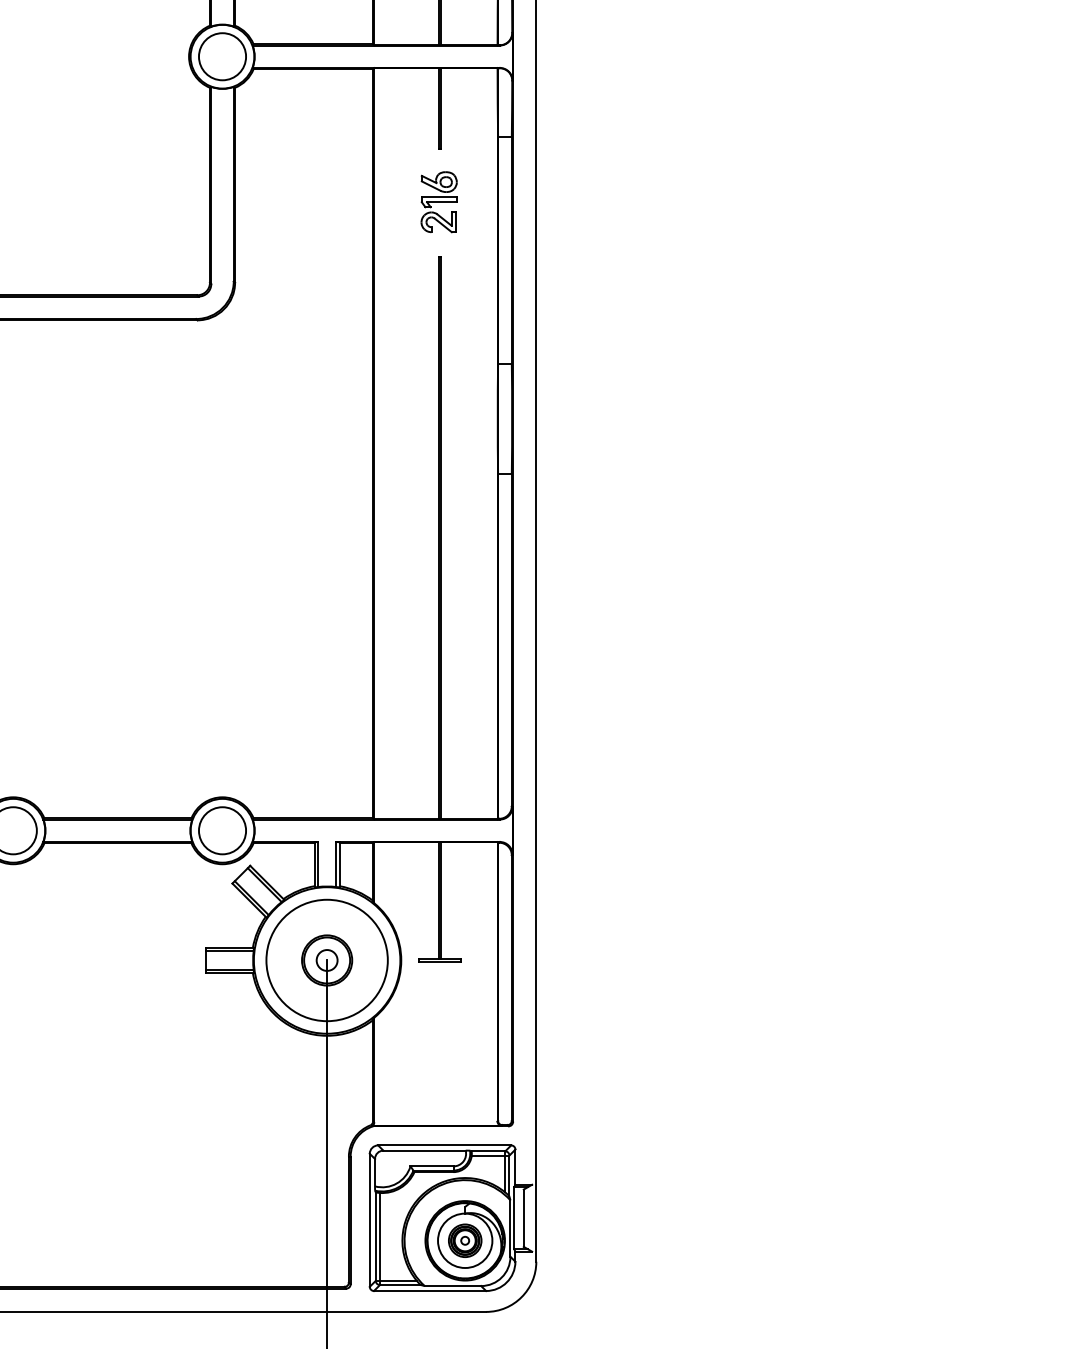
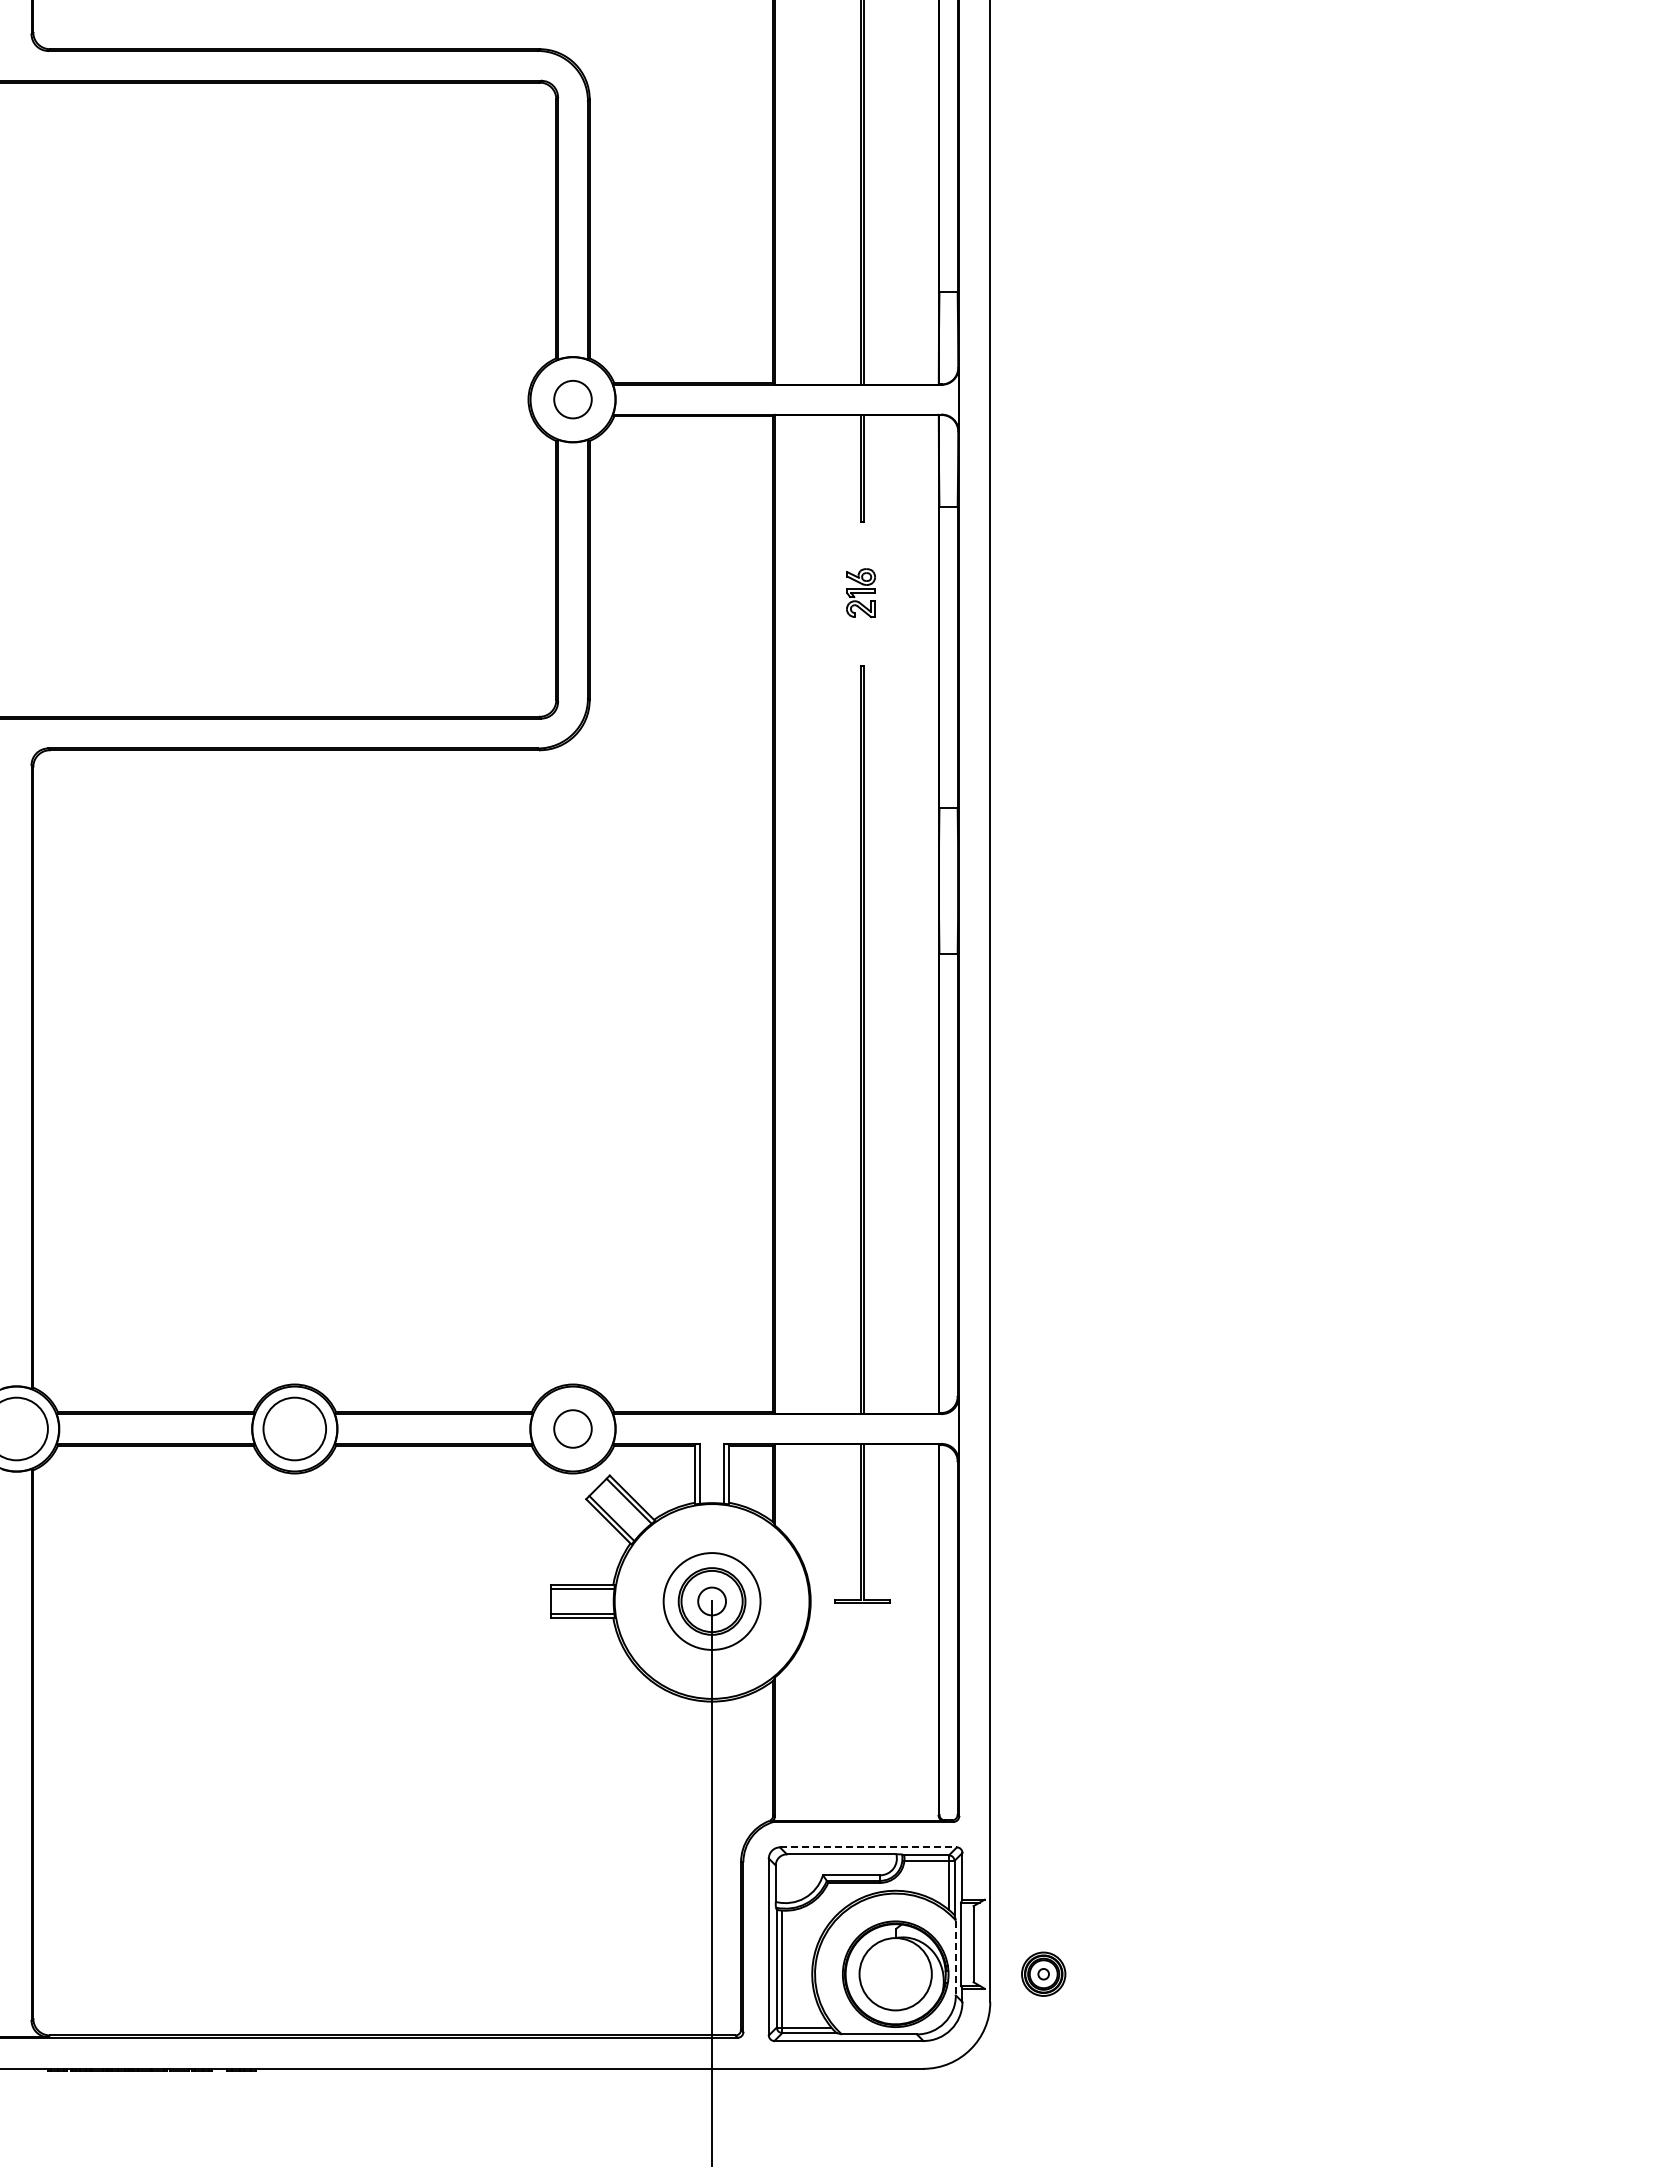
circle: (222, 56) -> (572, 399), size x0.6
part: (438, 201) -> (860, 592), size x0.6
circle: (222, 830) -> (572, 1428), size x0.6
circle: (326, 960) -> (711, 1601), size x0.6
line: (444, 1145) -> (868, 1847), solid -> dashed
line: (510, 1228) -> (955, 1958), solid -> dashed
part: (465, 1240) -> (1043, 1973), moved

